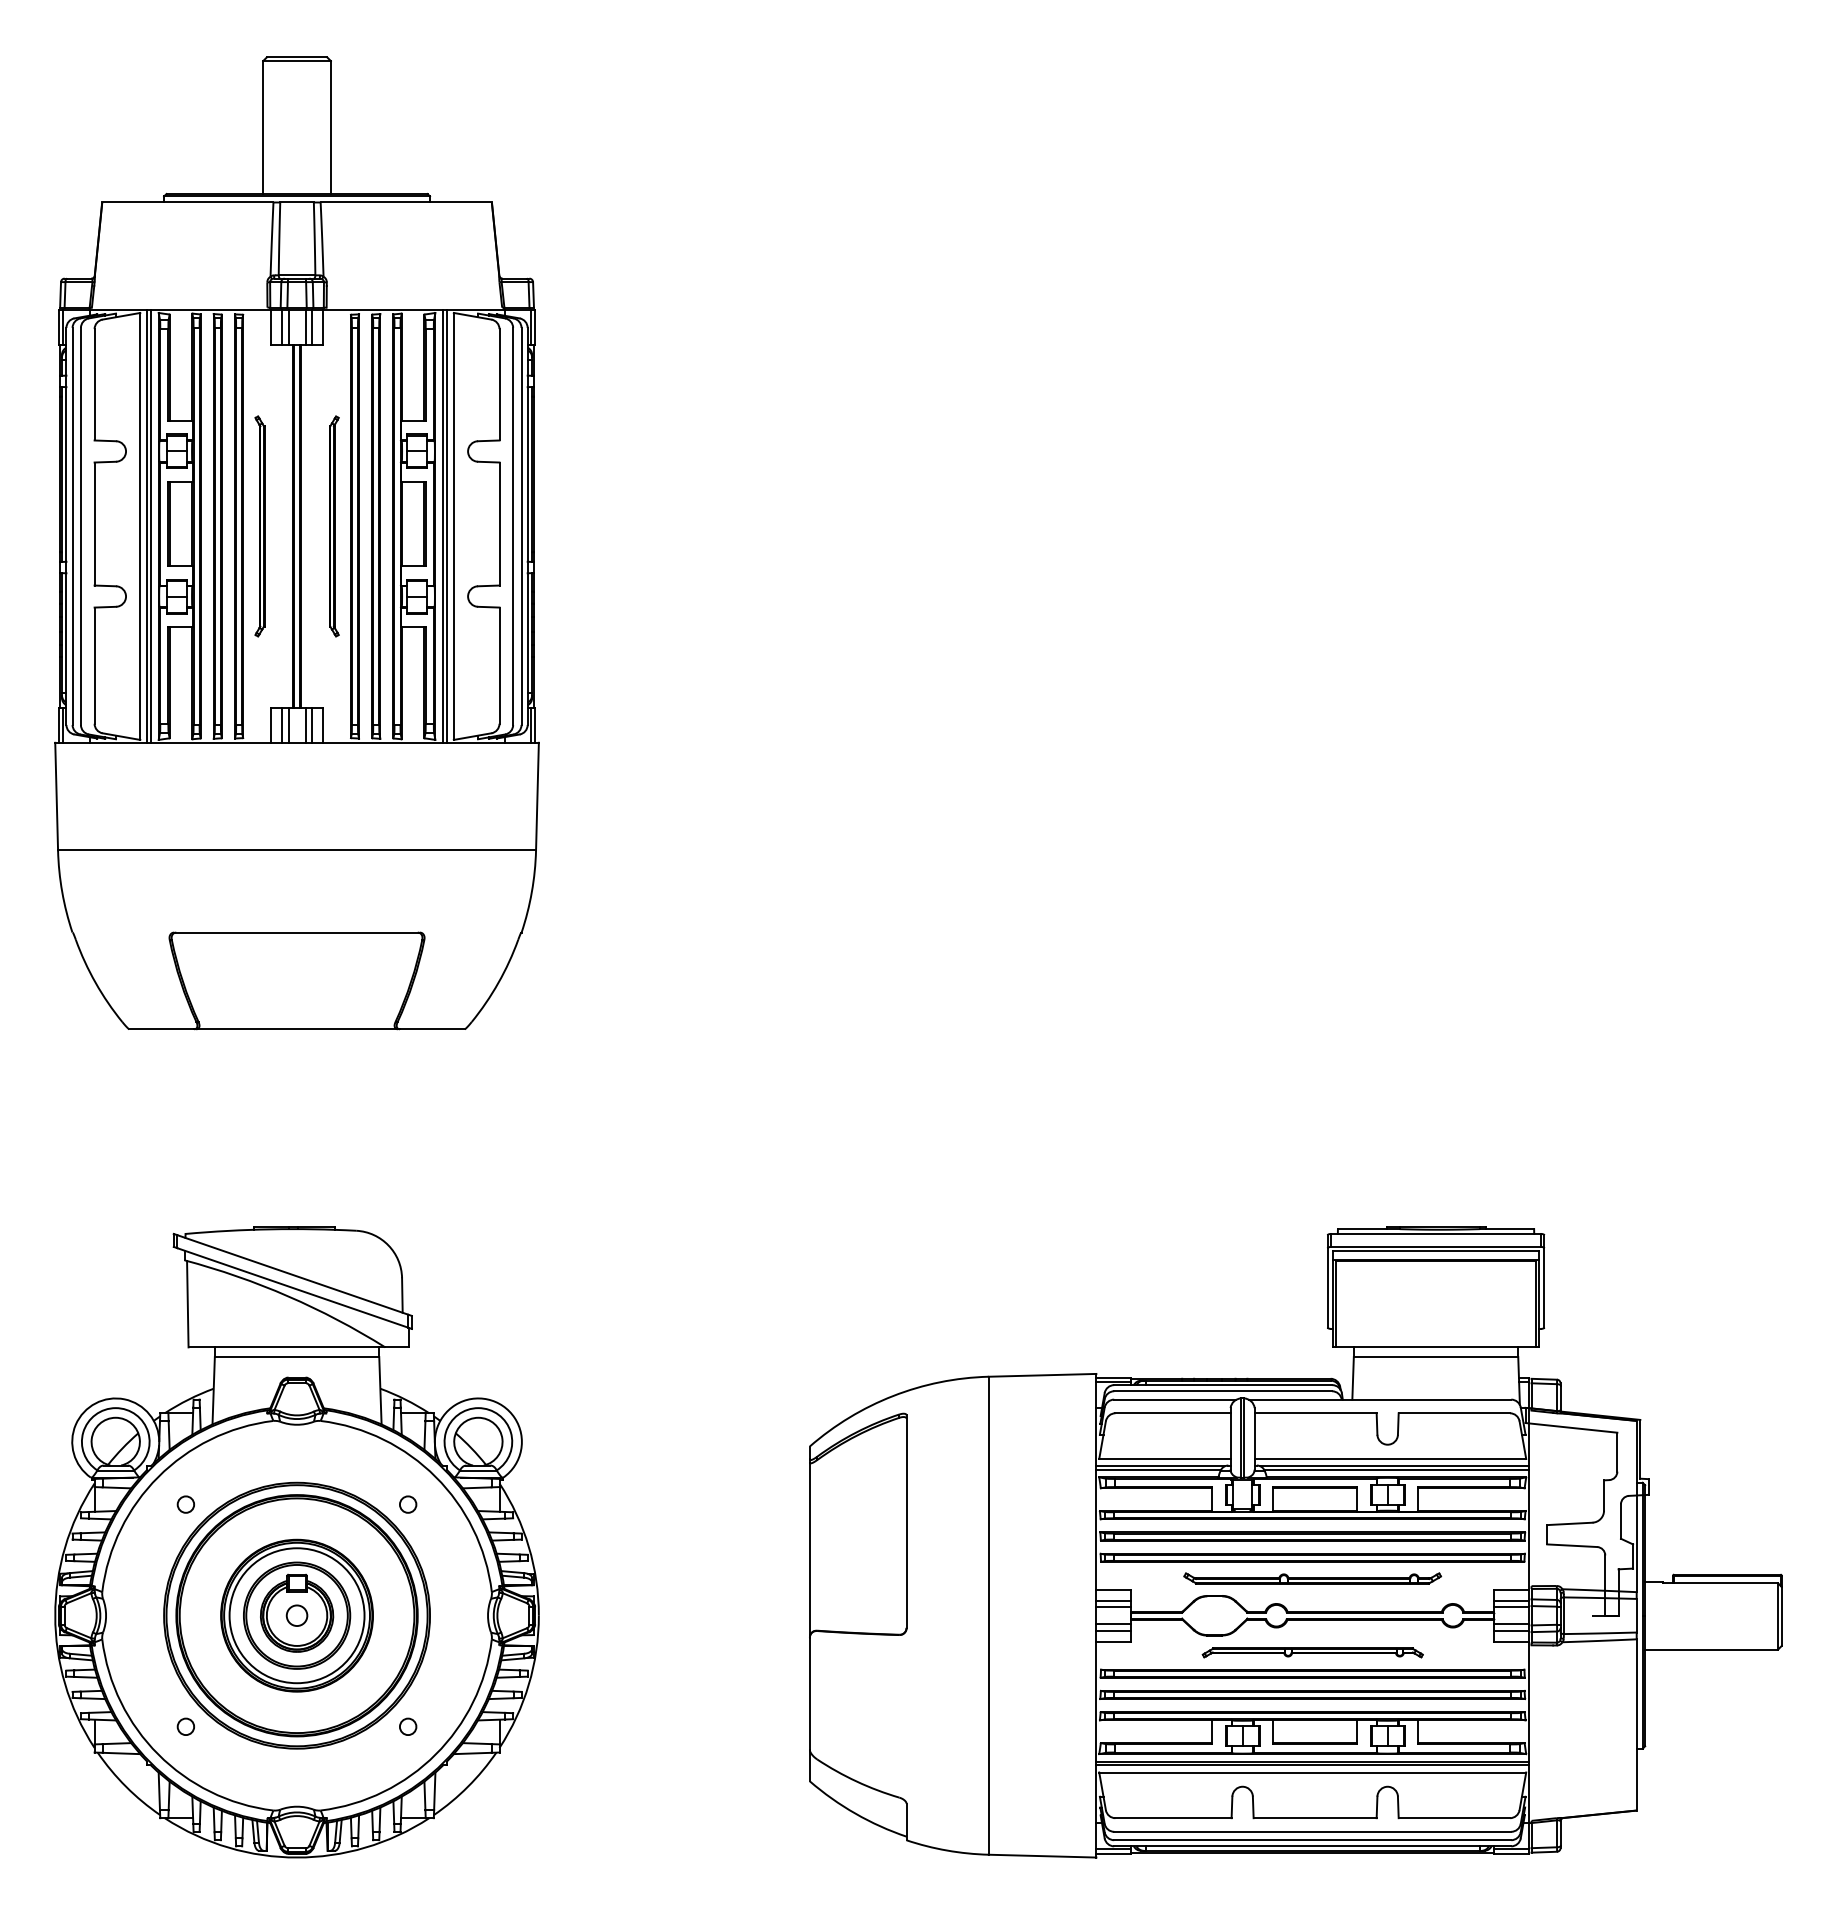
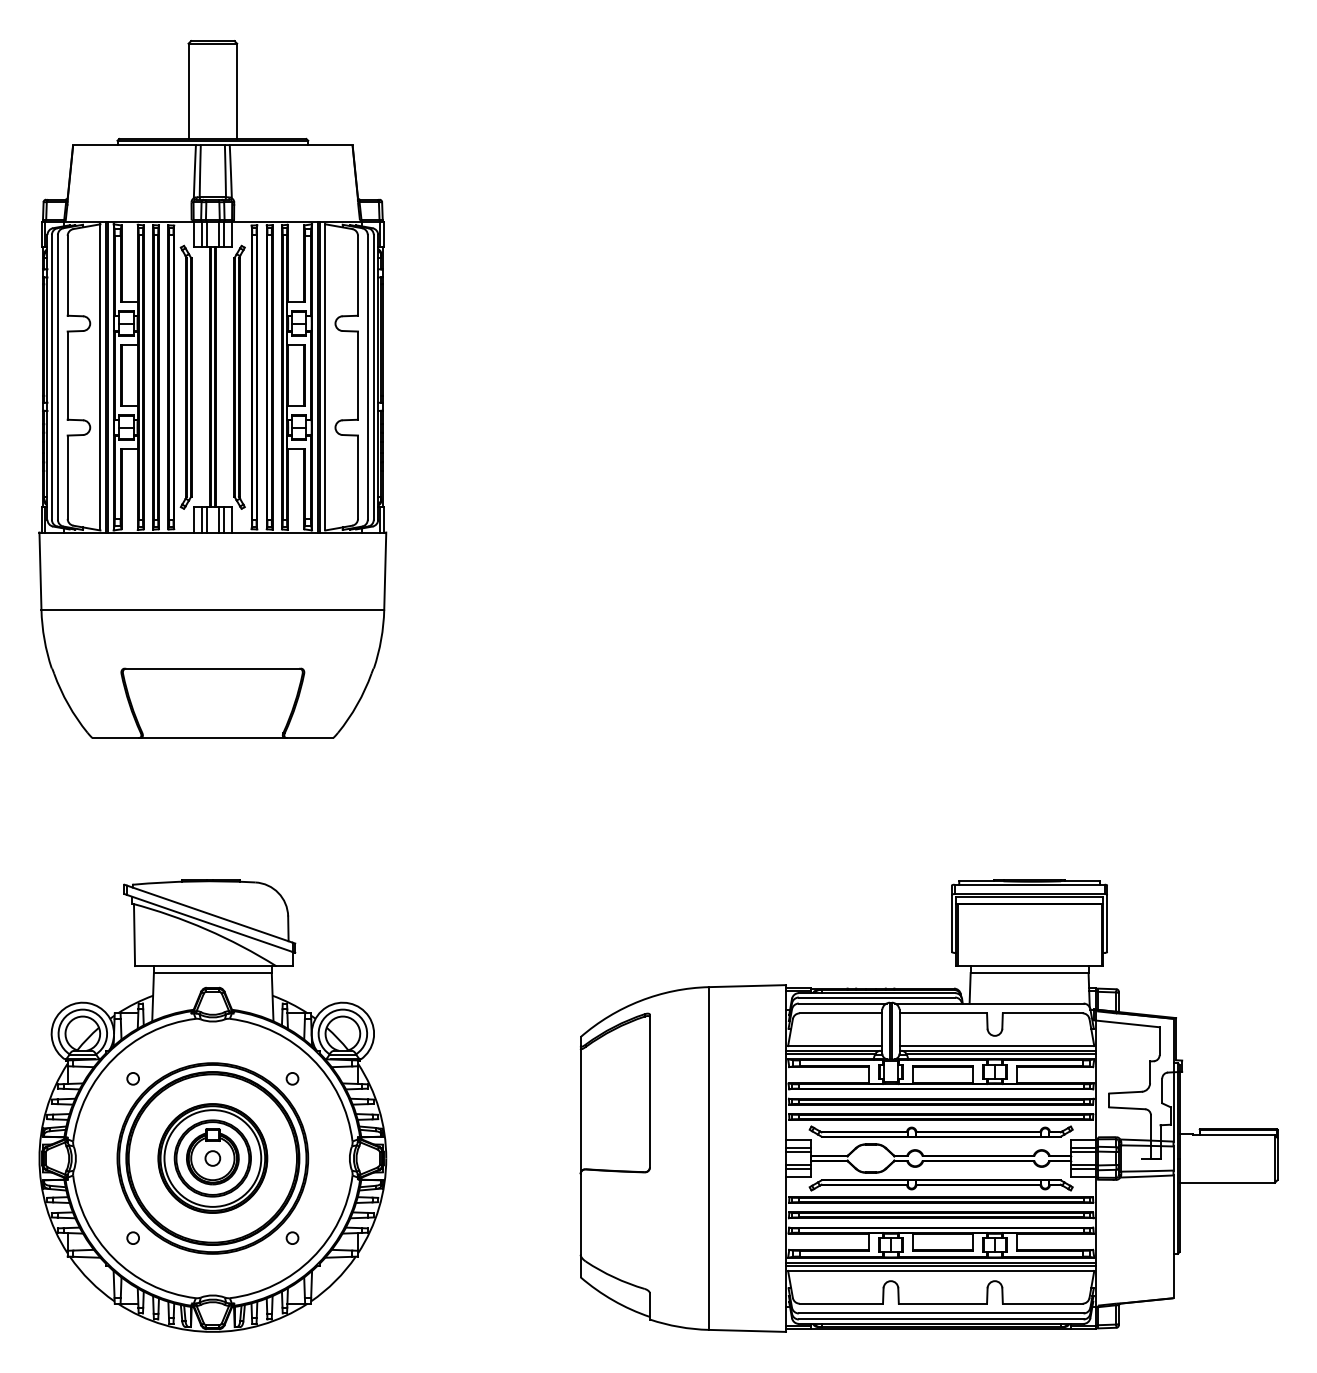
part: (259, 526) -> (185, 377), size x1.67
part: (334, 526) -> (239, 377), size x1.67
part: (1312, 1578) -> (941, 1131), size x1.43
part: (1312, 1652) -> (941, 1184), size x1.67

